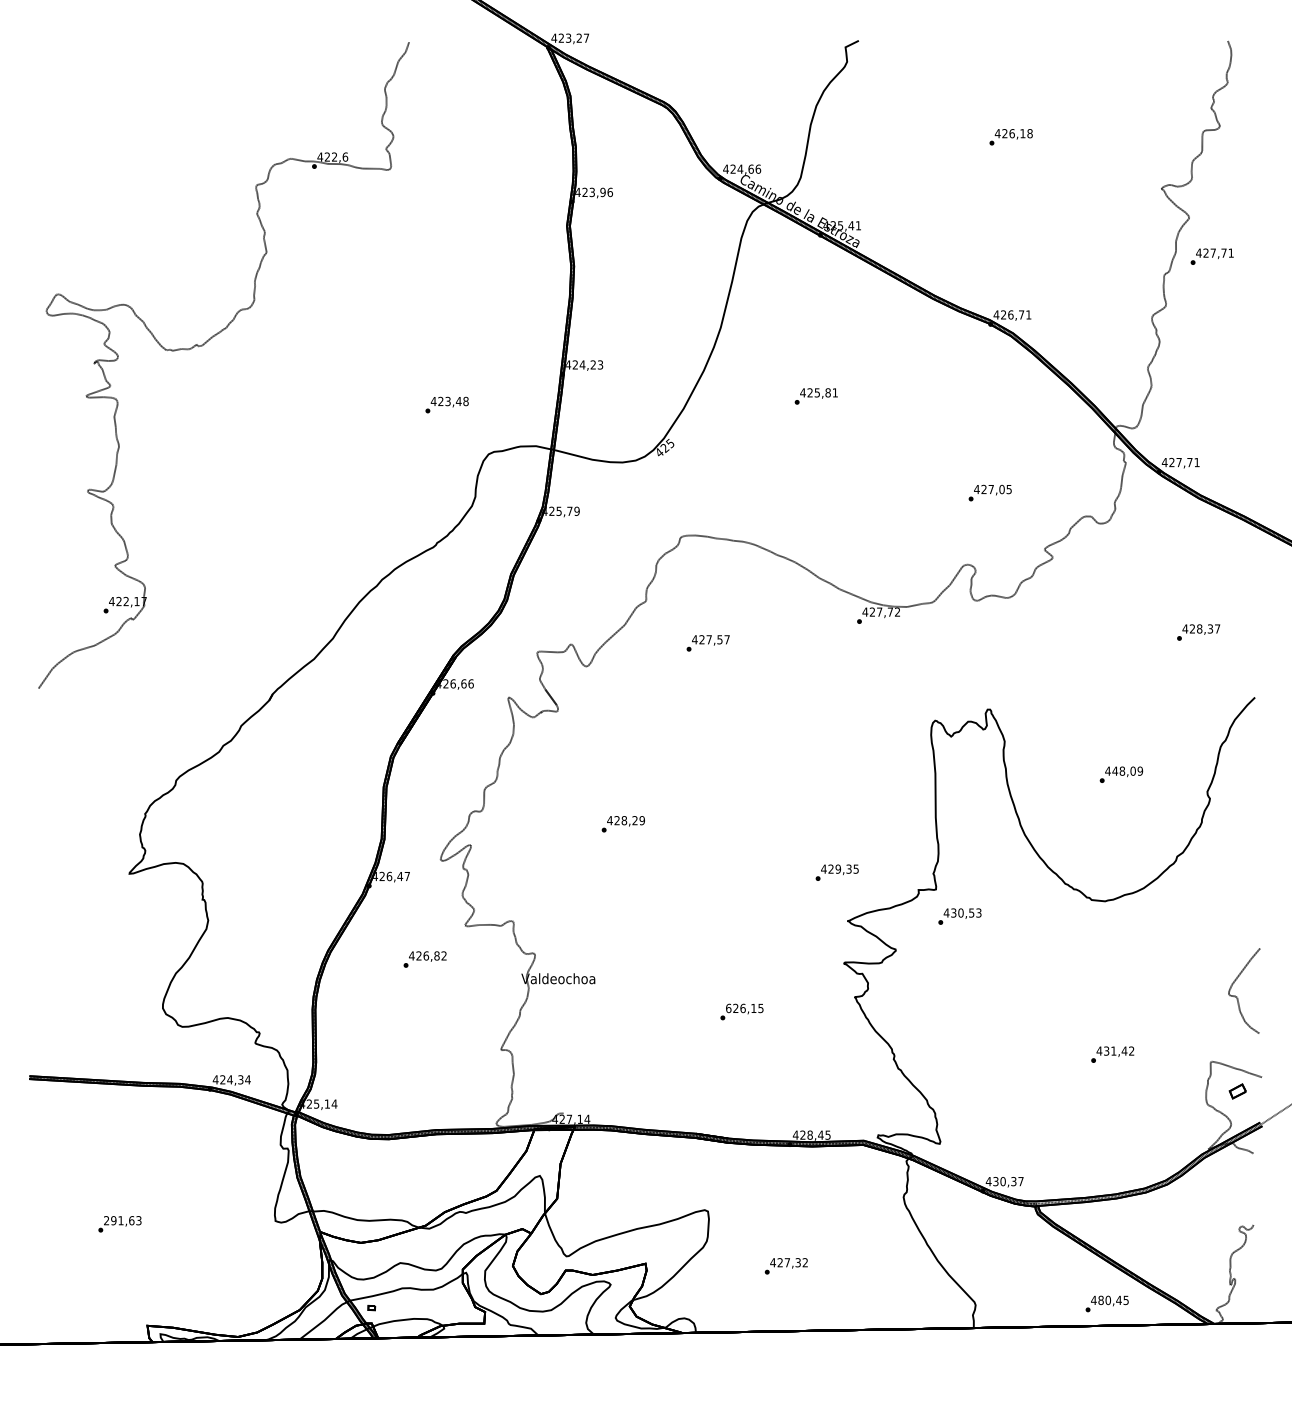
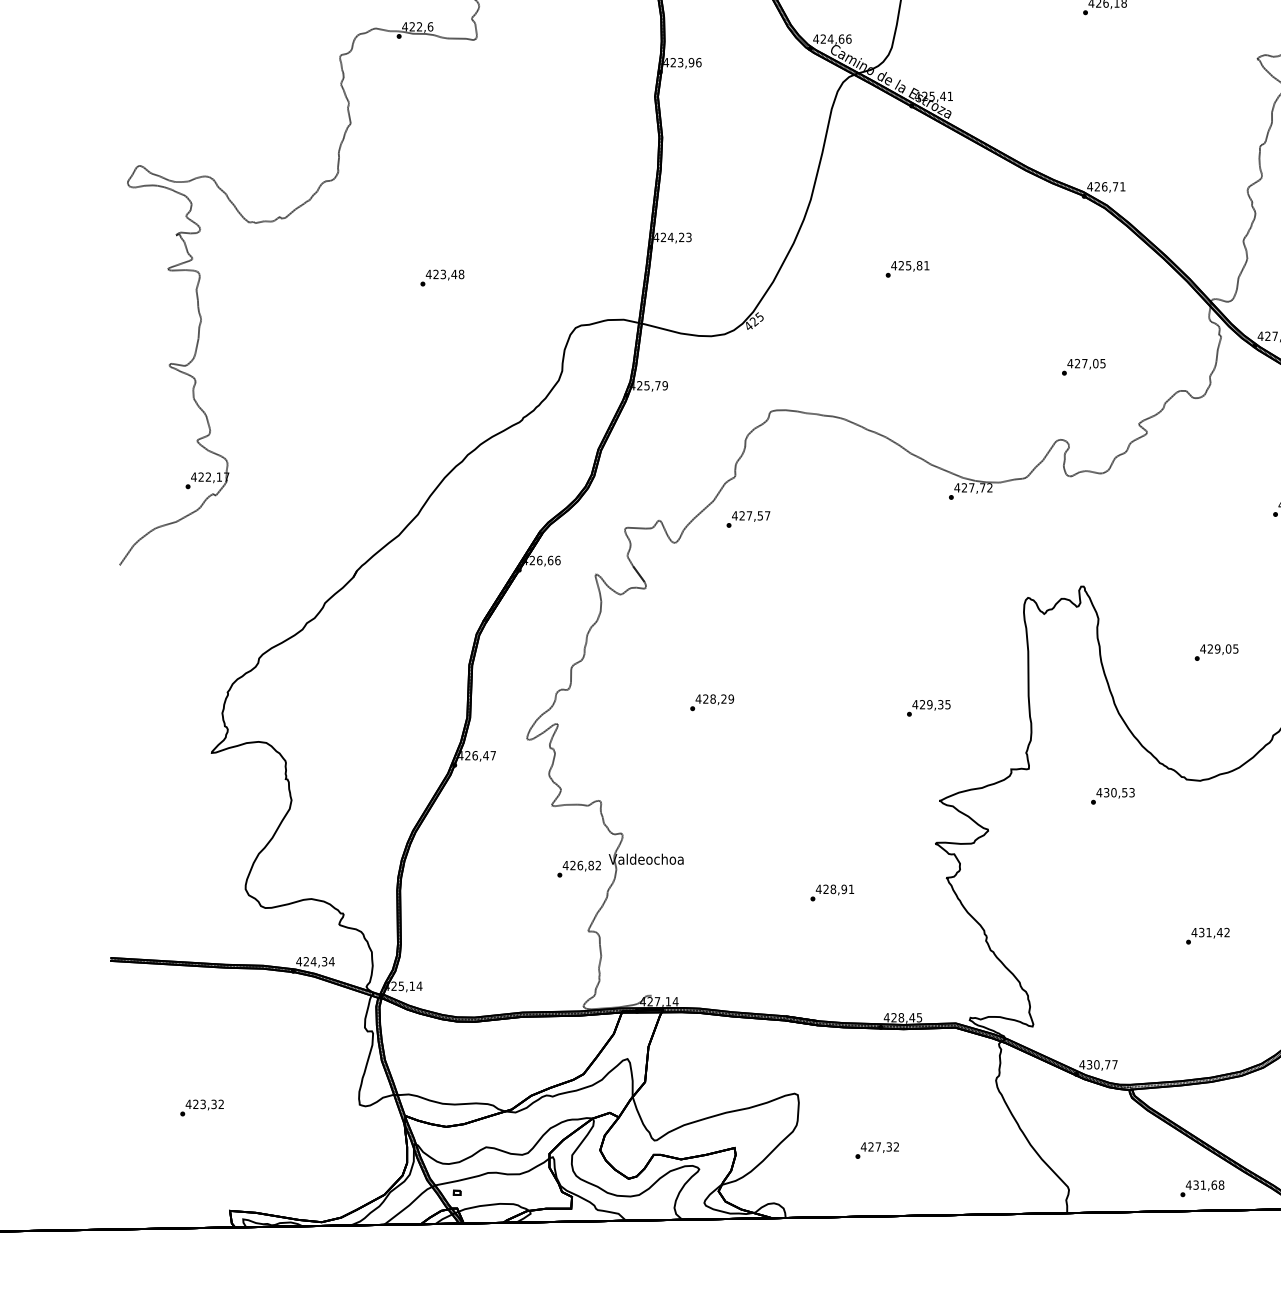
text: (446, 404) -> (441, 277), moved
text: (707, 643) -> (747, 519), moved
text: (1127, 770) -> (1222, 648), 448,09 -> 429,05
text: (836, 872) -> (928, 708), moved
text: (959, 916) -> (1112, 796), moved
text: (424, 959) -> (578, 869), moved
text: (744, 1008) -> (834, 889), 626,15 -> 428,91
text: (1013, 1181) -> (1107, 1064), 430,37 -> 430,77
text: (122, 1220) -> (204, 1104), 291,63 -> 423,32
text: (1113, 1300) -> (1208, 1185), 480,45 -> 431,68

